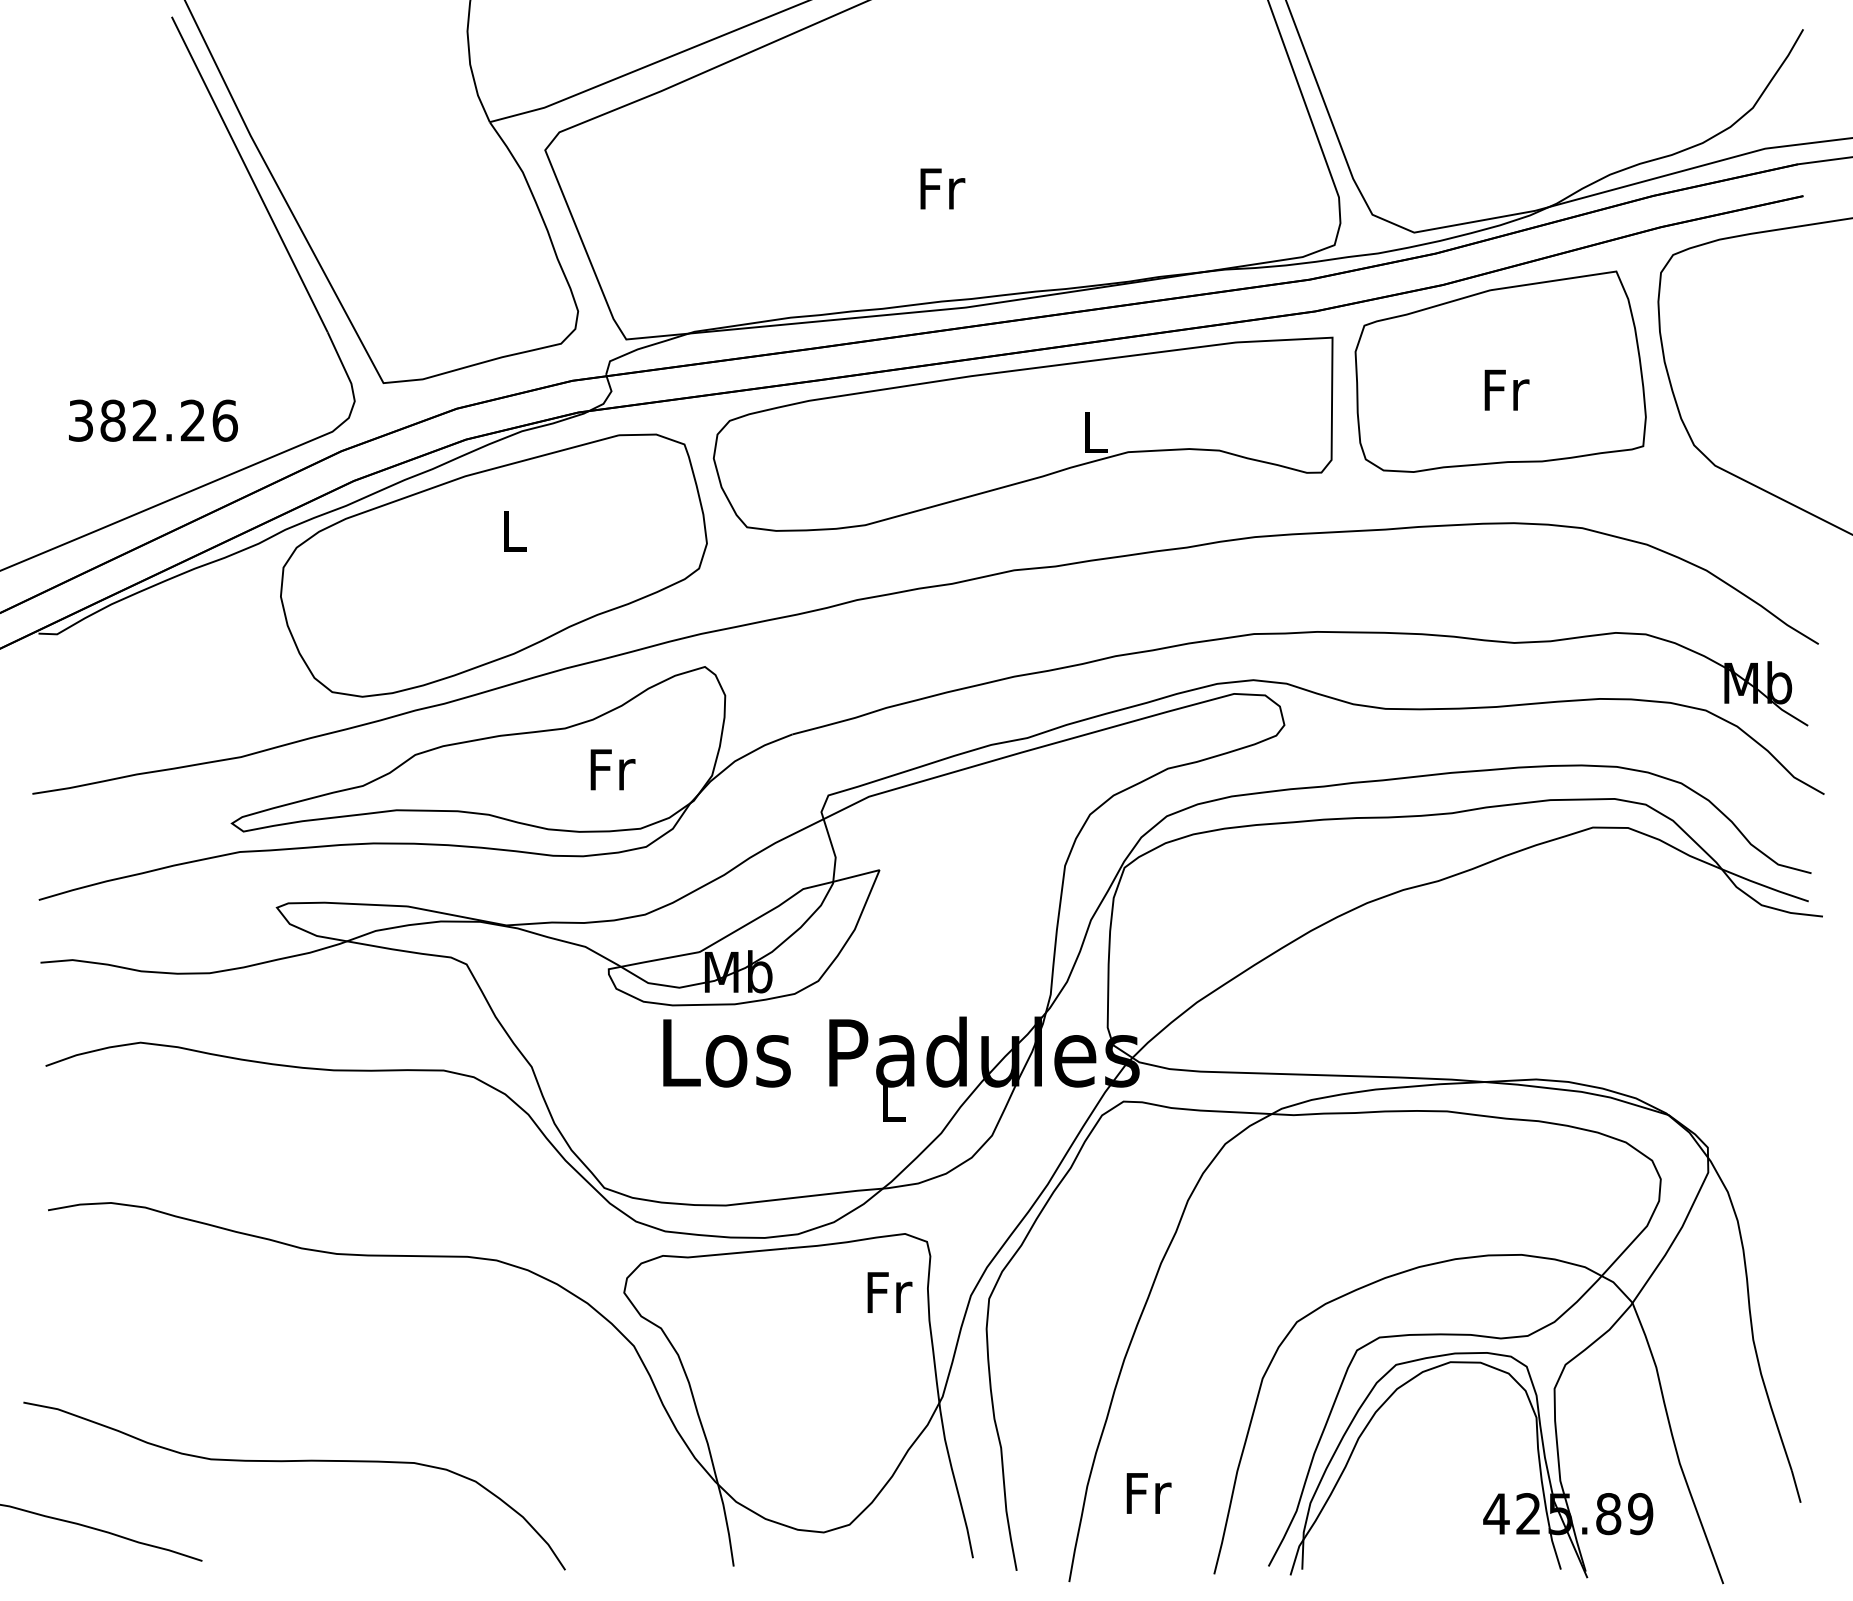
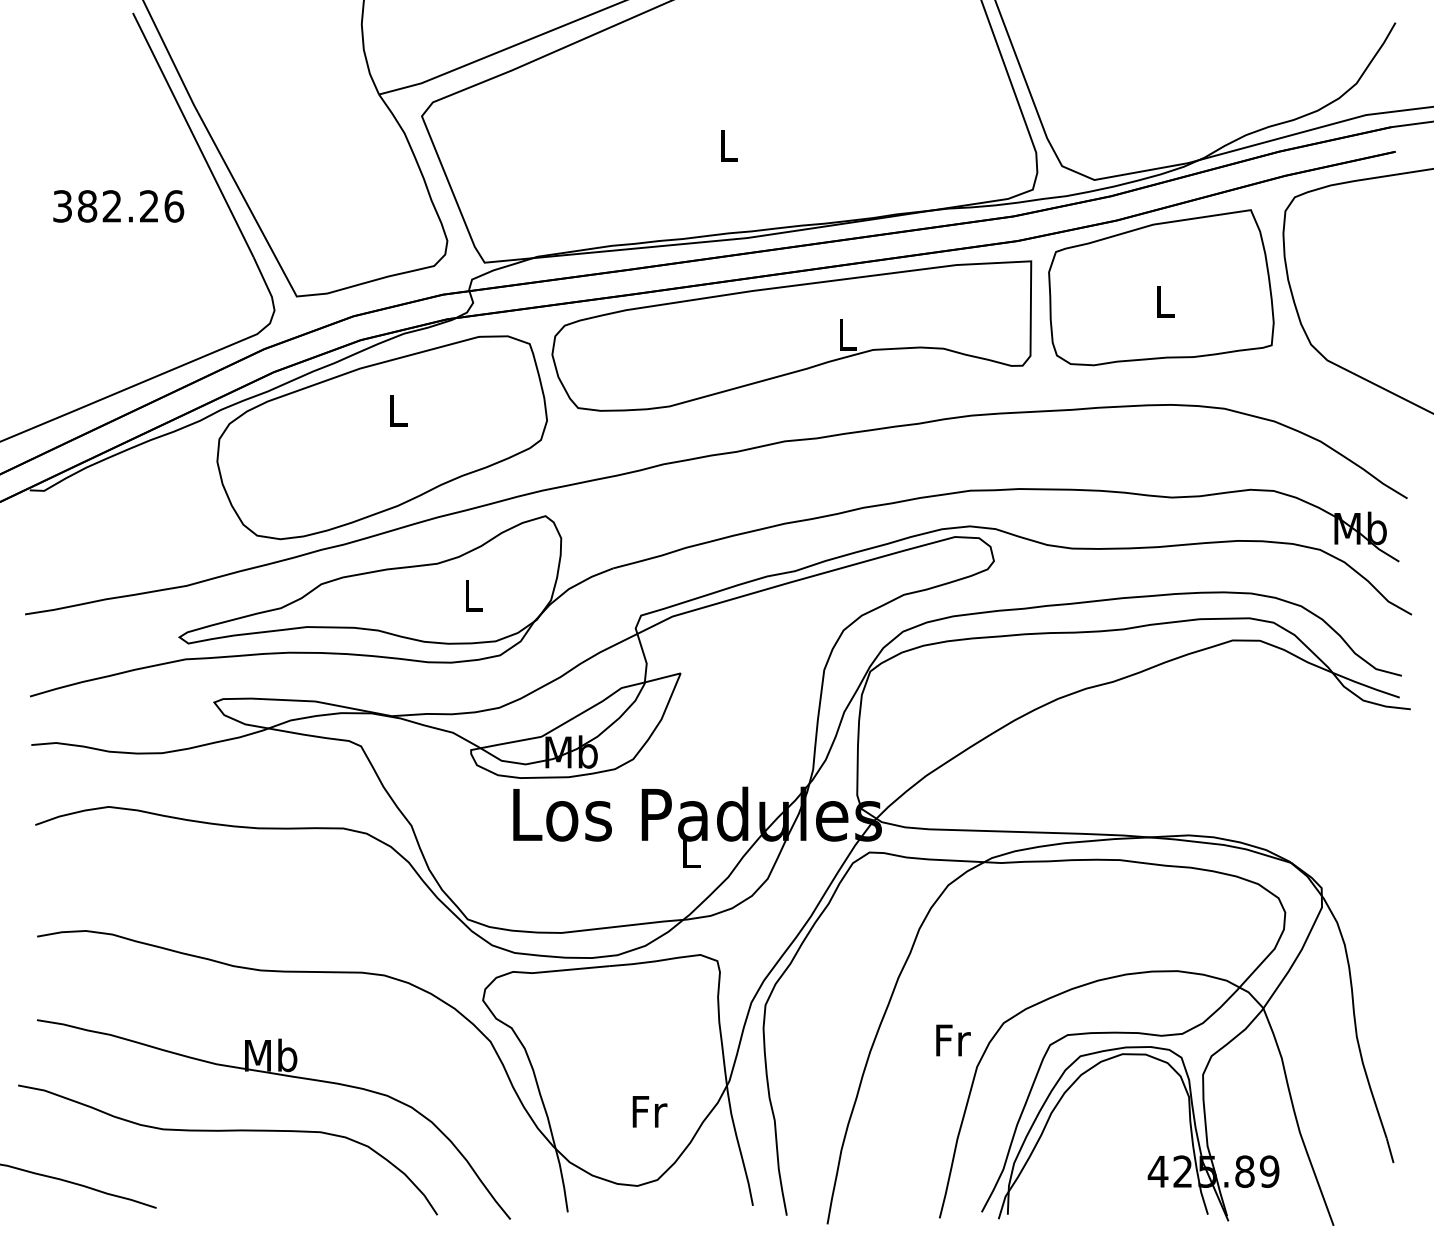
text: (942, 188) -> (729, 145), Fr -> L
text: (1506, 389) -> (1165, 301), Fr -> L
text: (153, 420) -> (118, 206), moved
text: (612, 769) -> (473, 595), Fr -> L
text: (889, 1292) -> (649, 1111), moved
part: (360, 1389) -> (278, 1075), added
text: (1148, 1493) -> (953, 1040), moved

